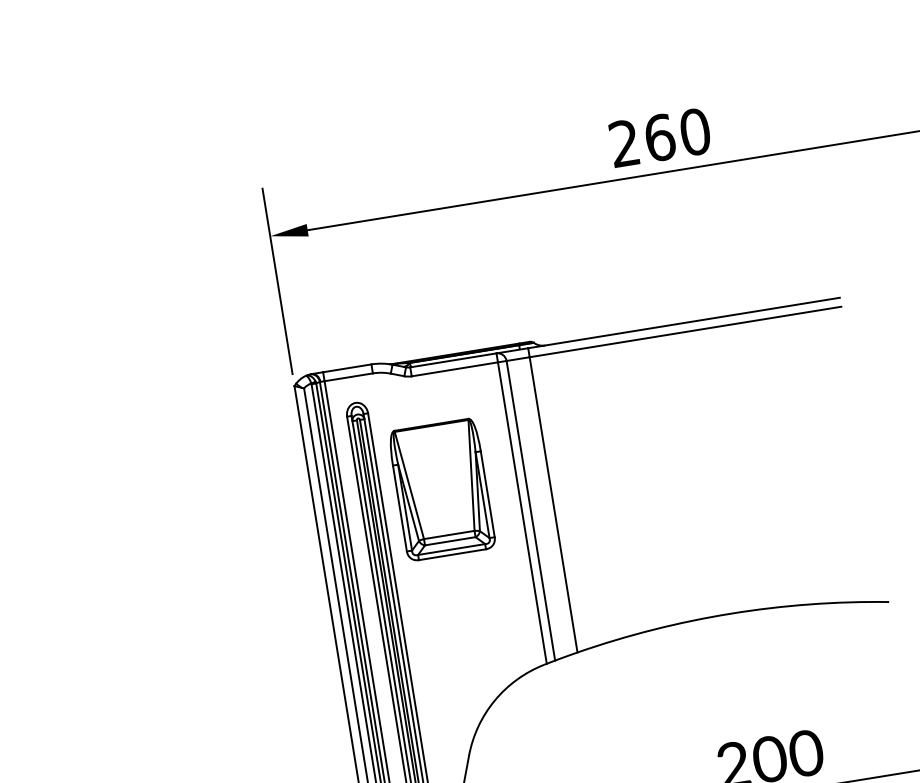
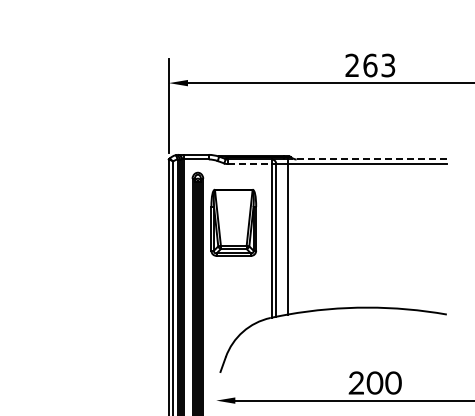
text: (695, 131) -> (388, 65), 260 -> 263
line: (682, 323) -> (366, 159), solid -> dashed
line: (454, 370) -> (249, 164), solid -> dashed

